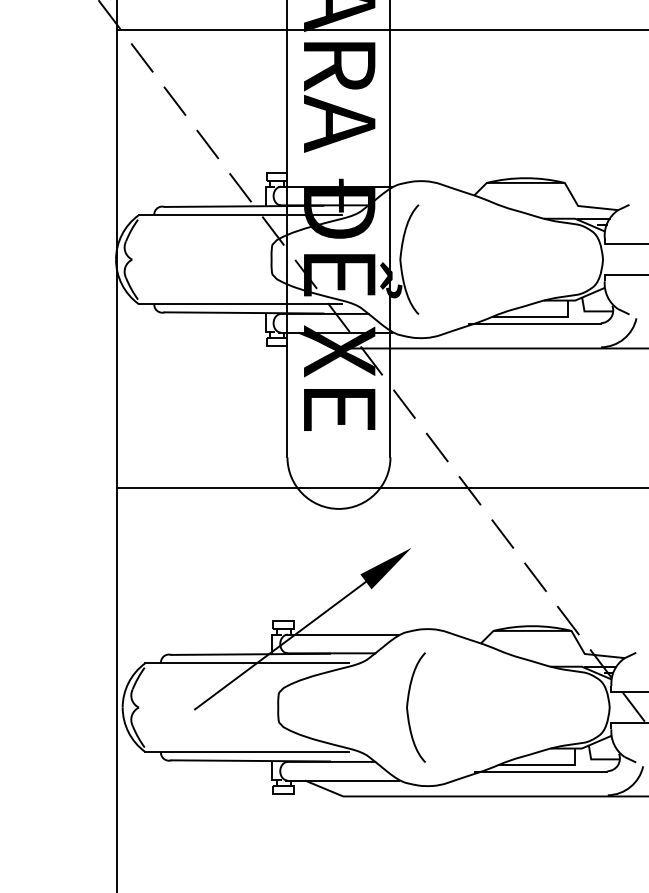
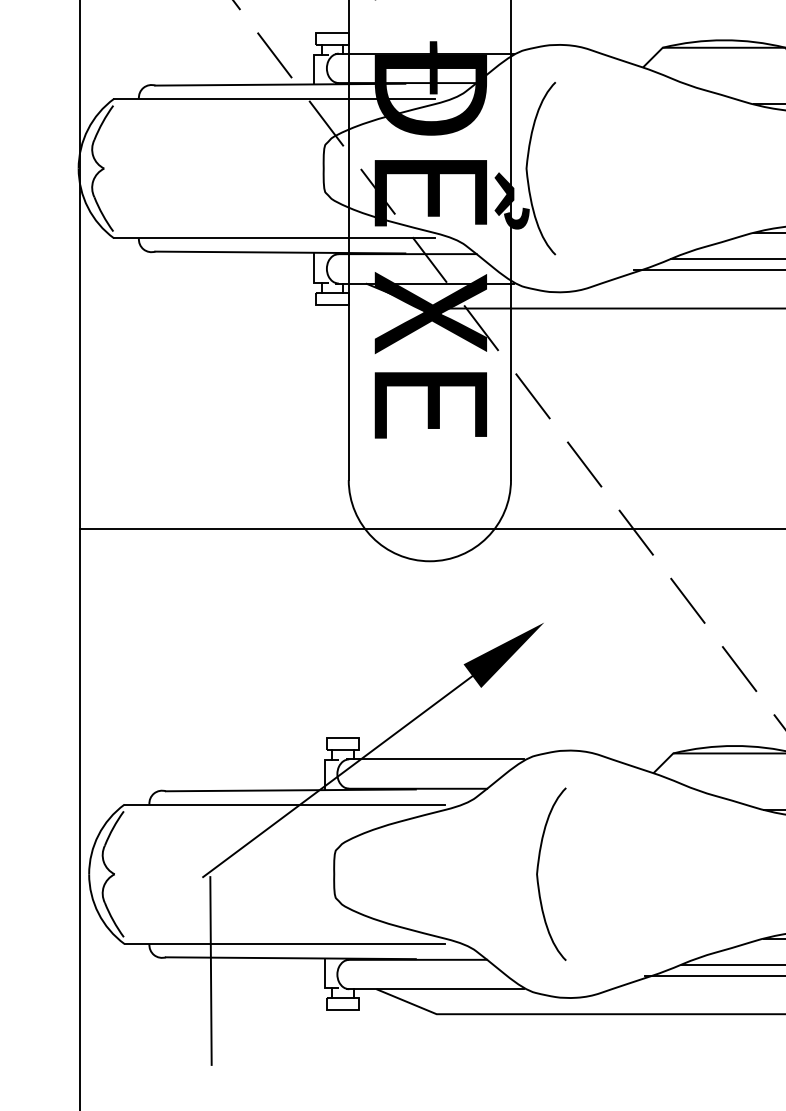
line: (199, 768) -> (210, 970), added

